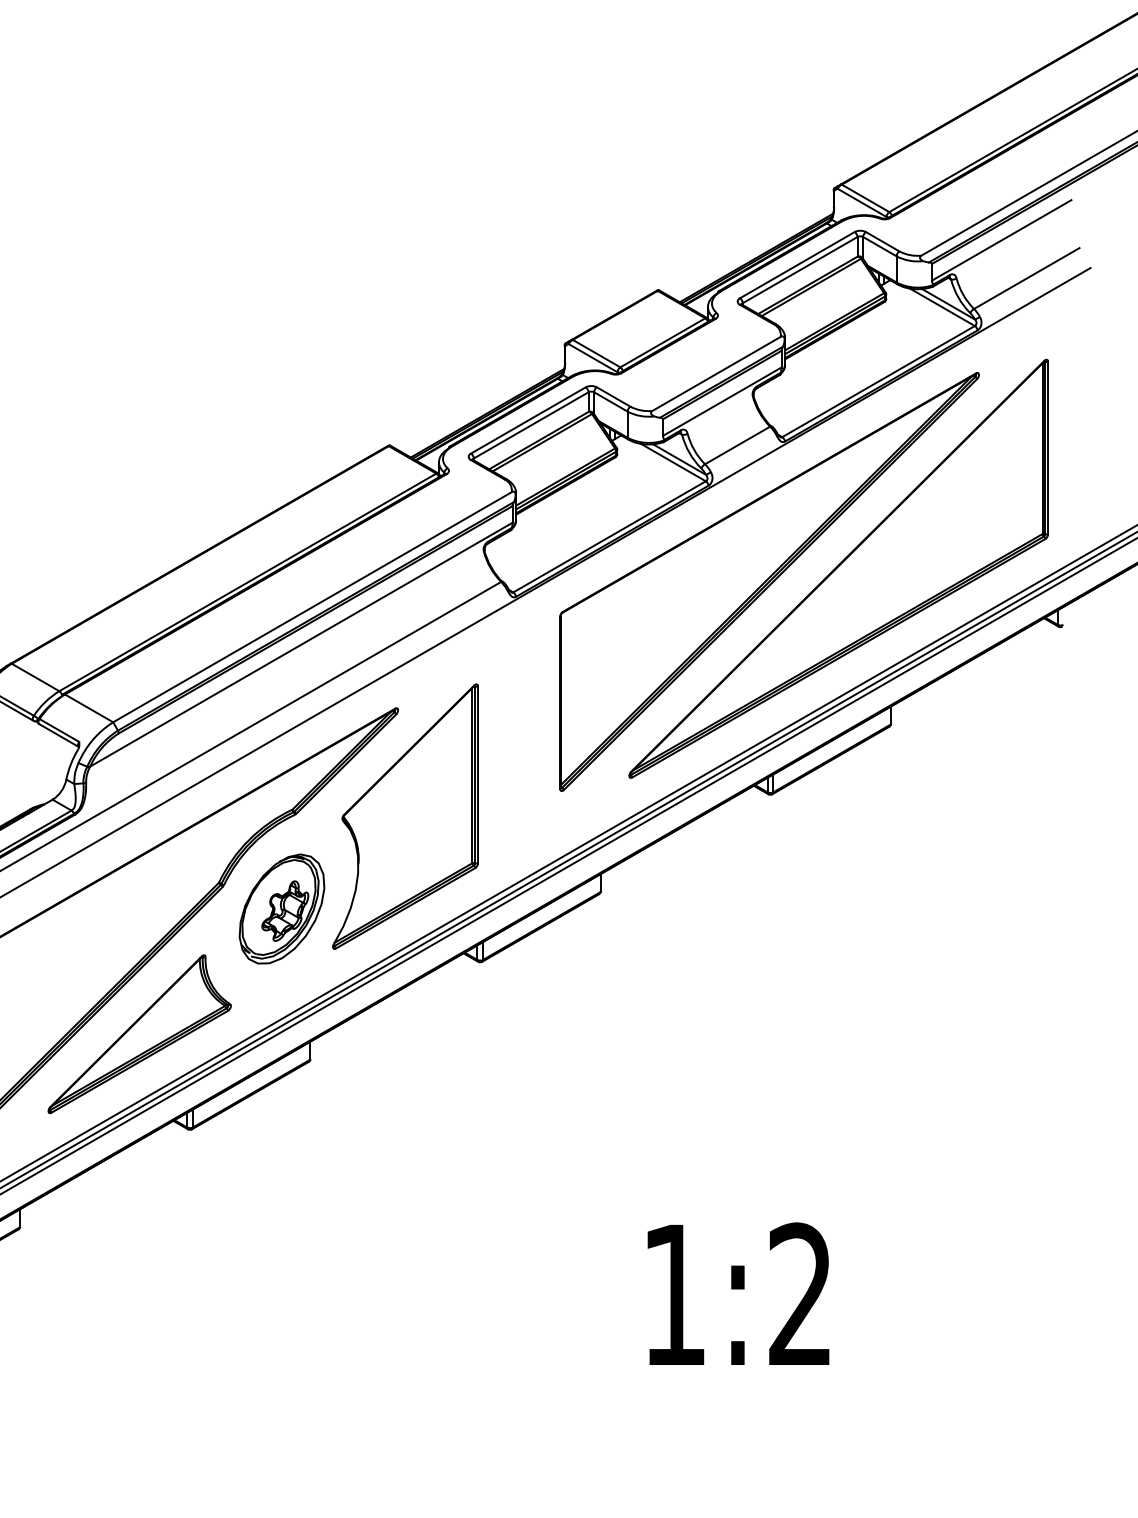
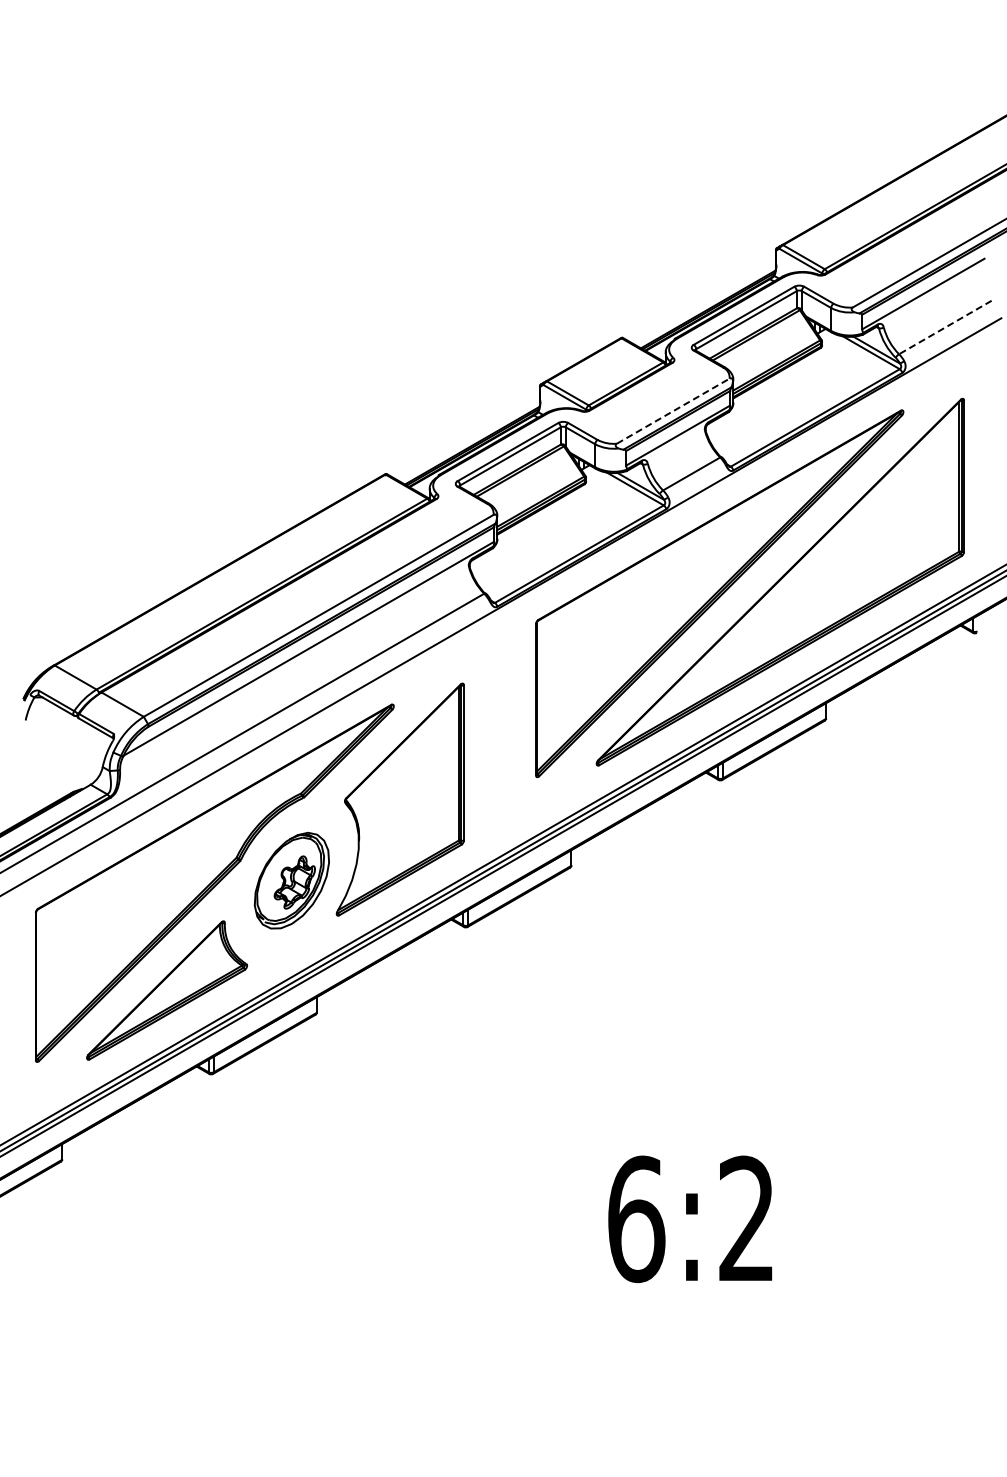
line: (1025, 278) -> (944, 327), solid -> dashed
line: (716, 373) -> (673, 410), solid -> dashed
text: (674, 1295) -> (636, 1219), 1:2 -> 6:2

